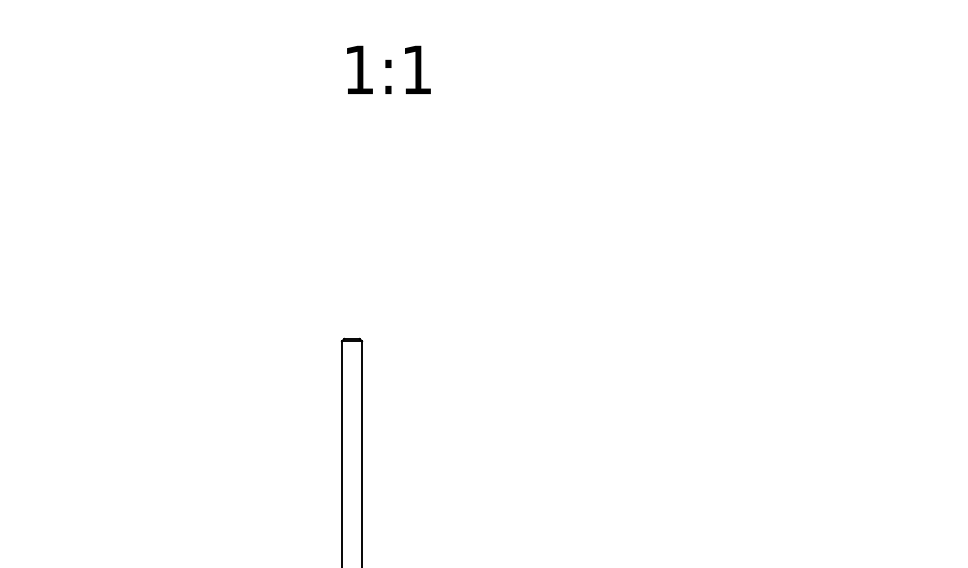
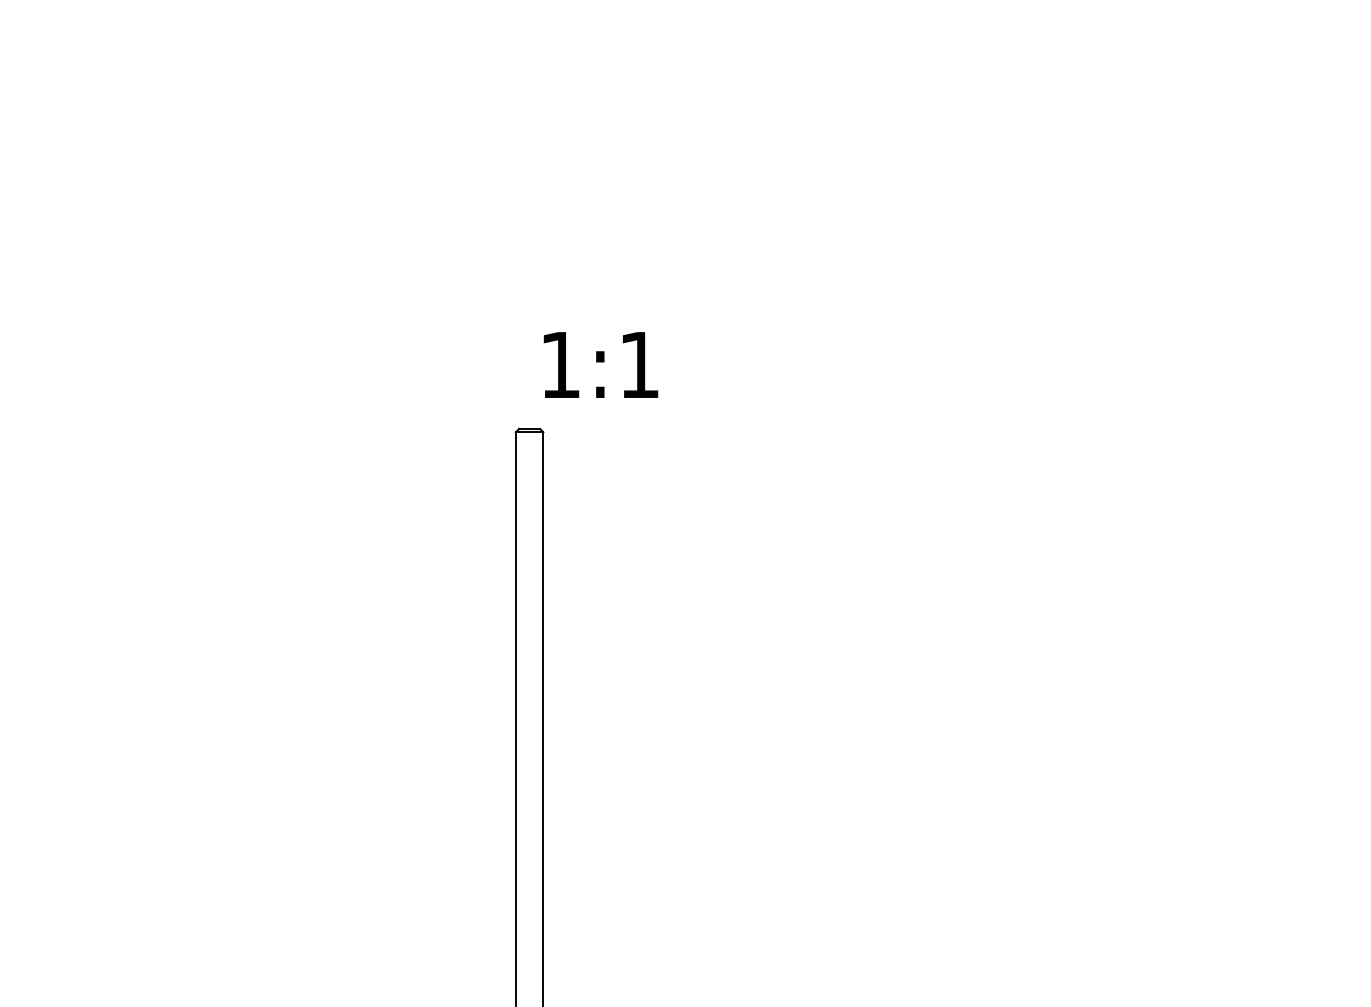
text: (388, 69) -> (600, 364), moved

